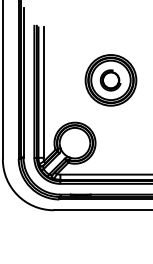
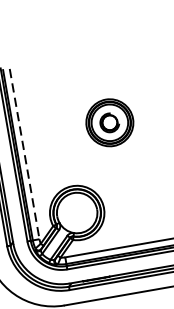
part: (110, 80) -> (109, 123), size x0.7
line: (43, 93) -> (24, 155), solid -> dashed

